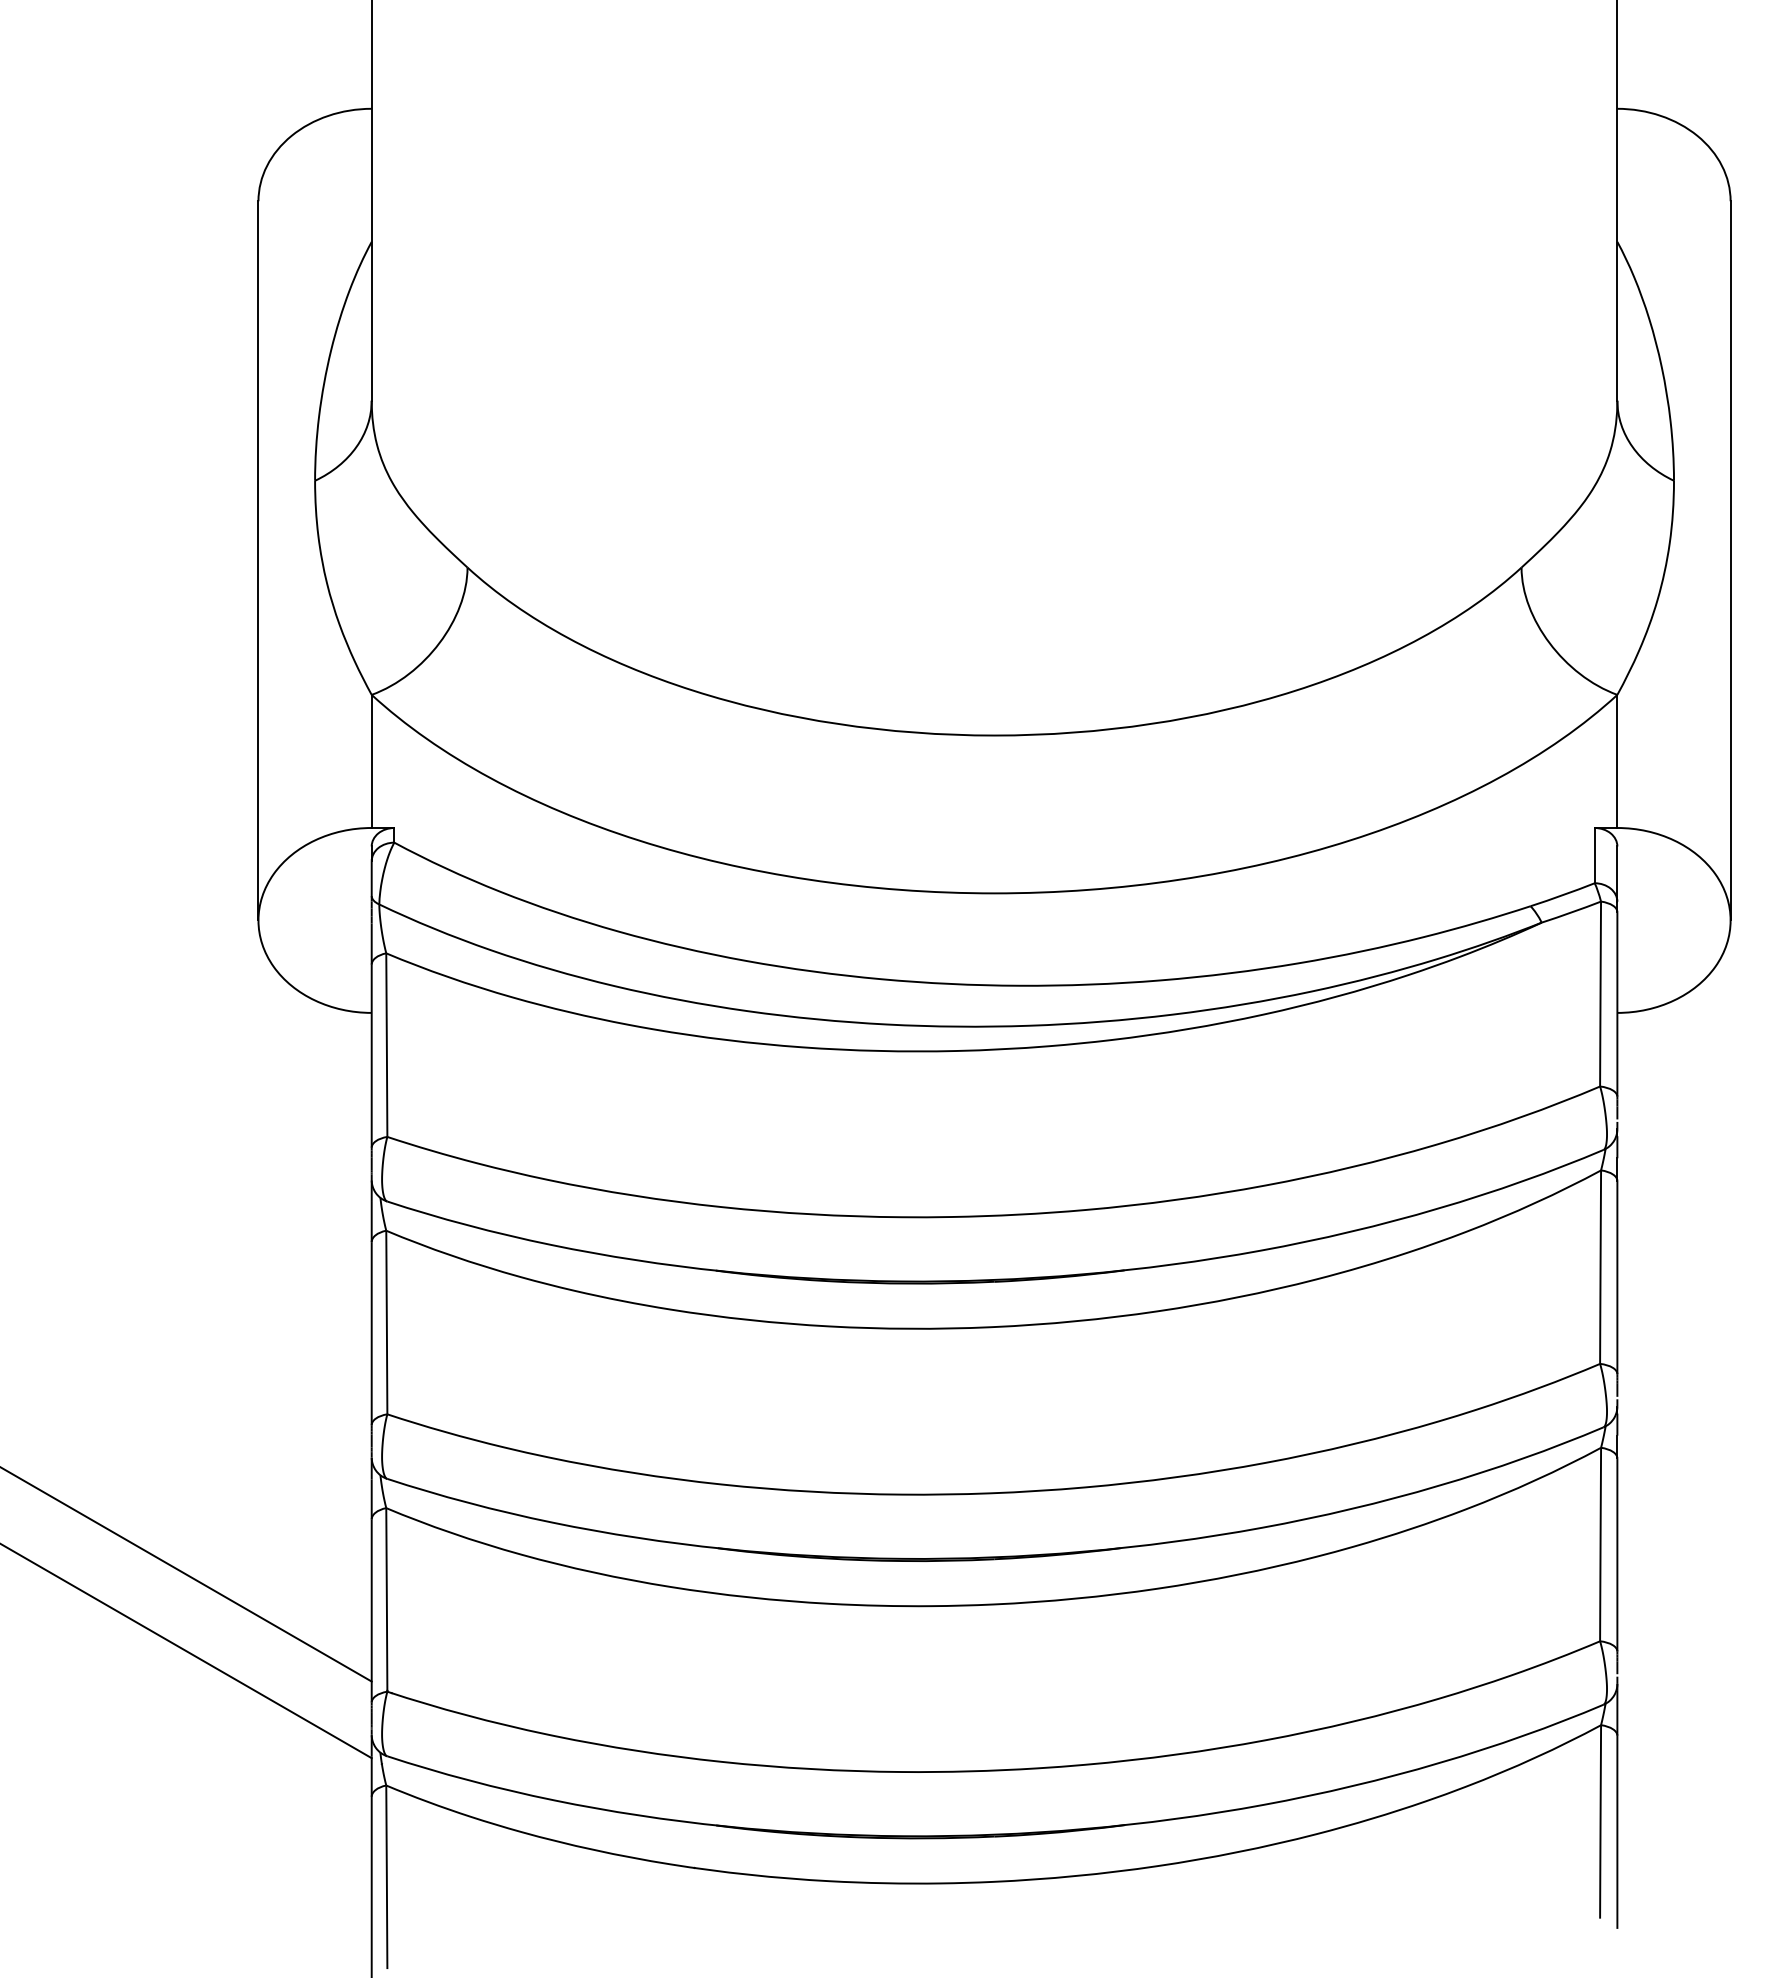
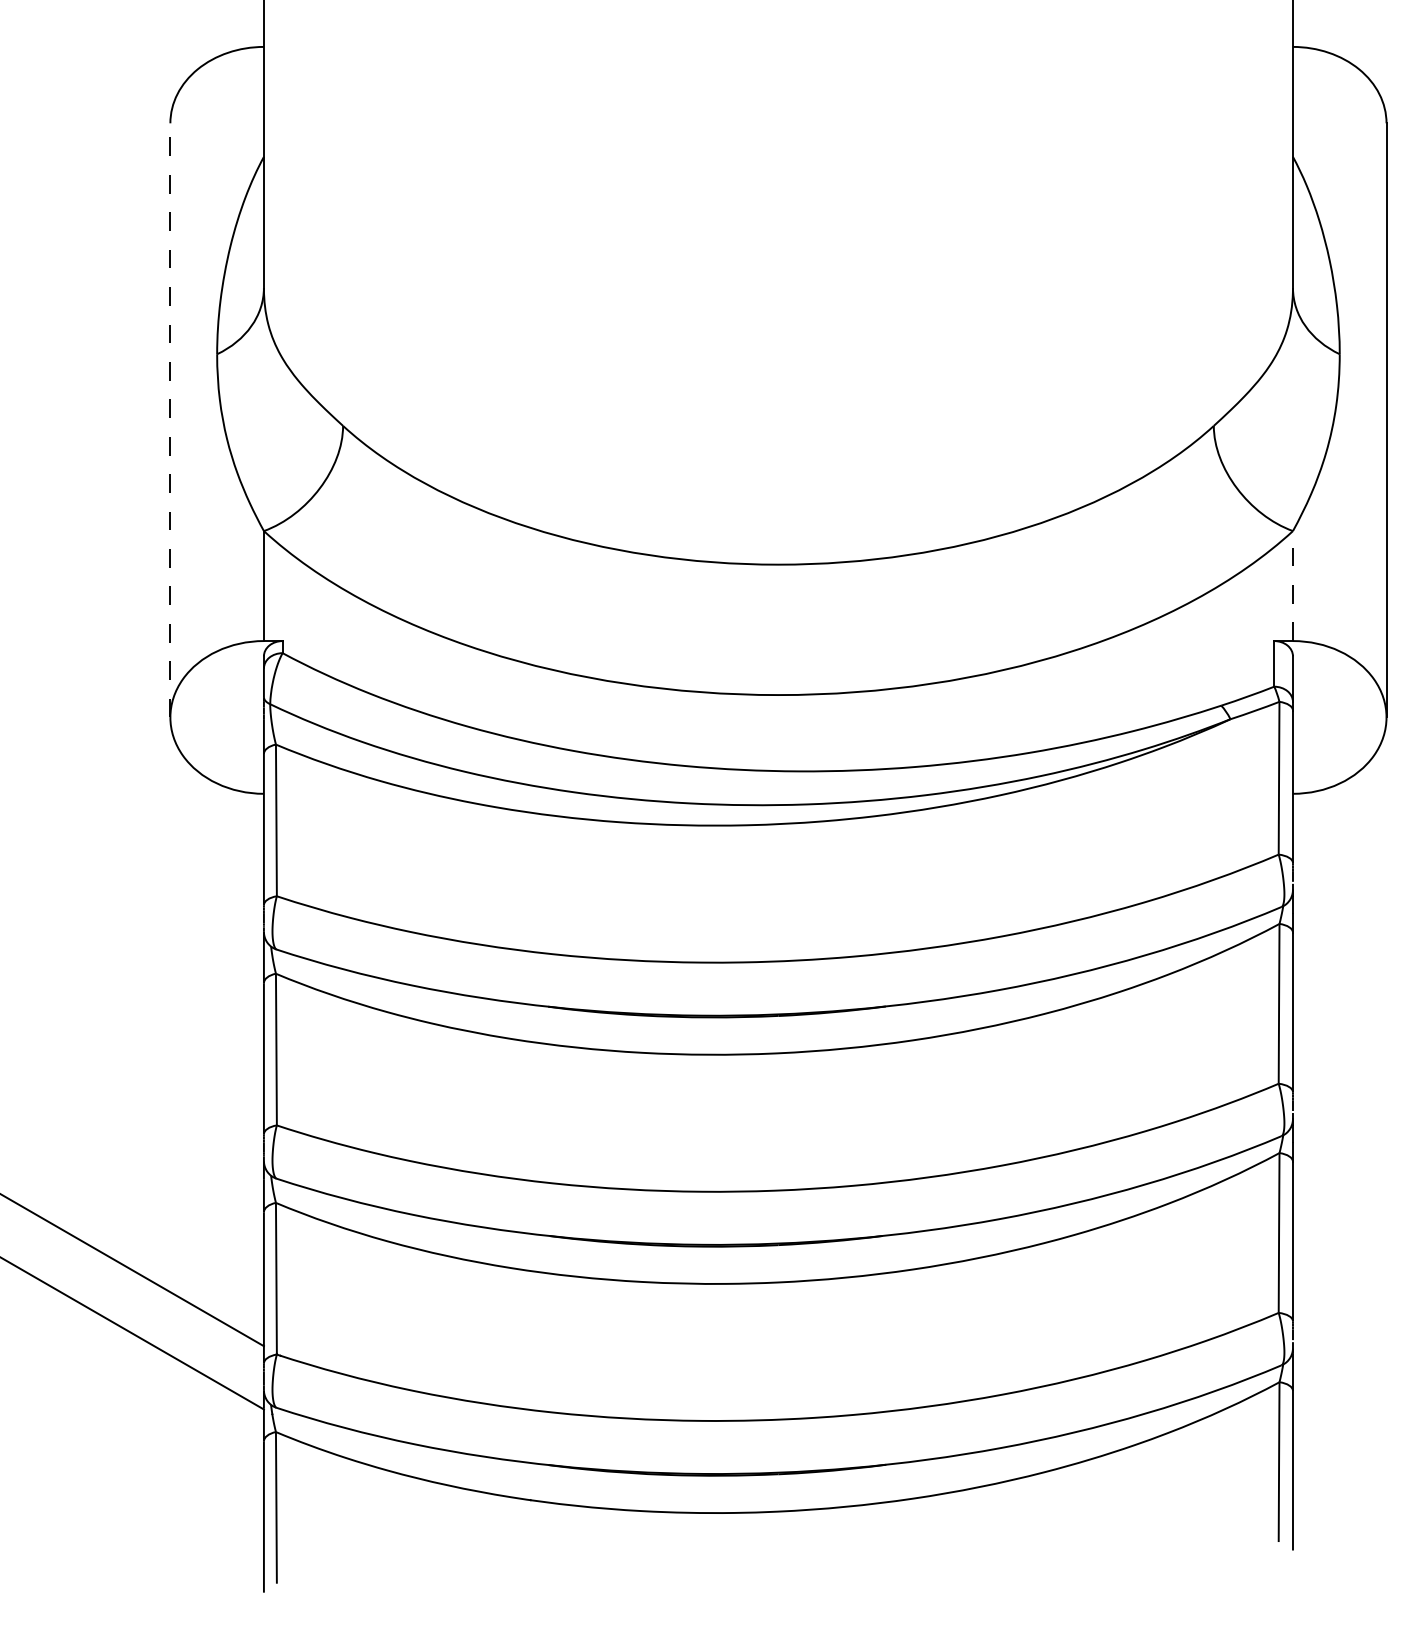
line: (258, 560) -> (170, 420), solid -> dashed
line: (1617, 761) -> (1293, 586), solid -> dashed

